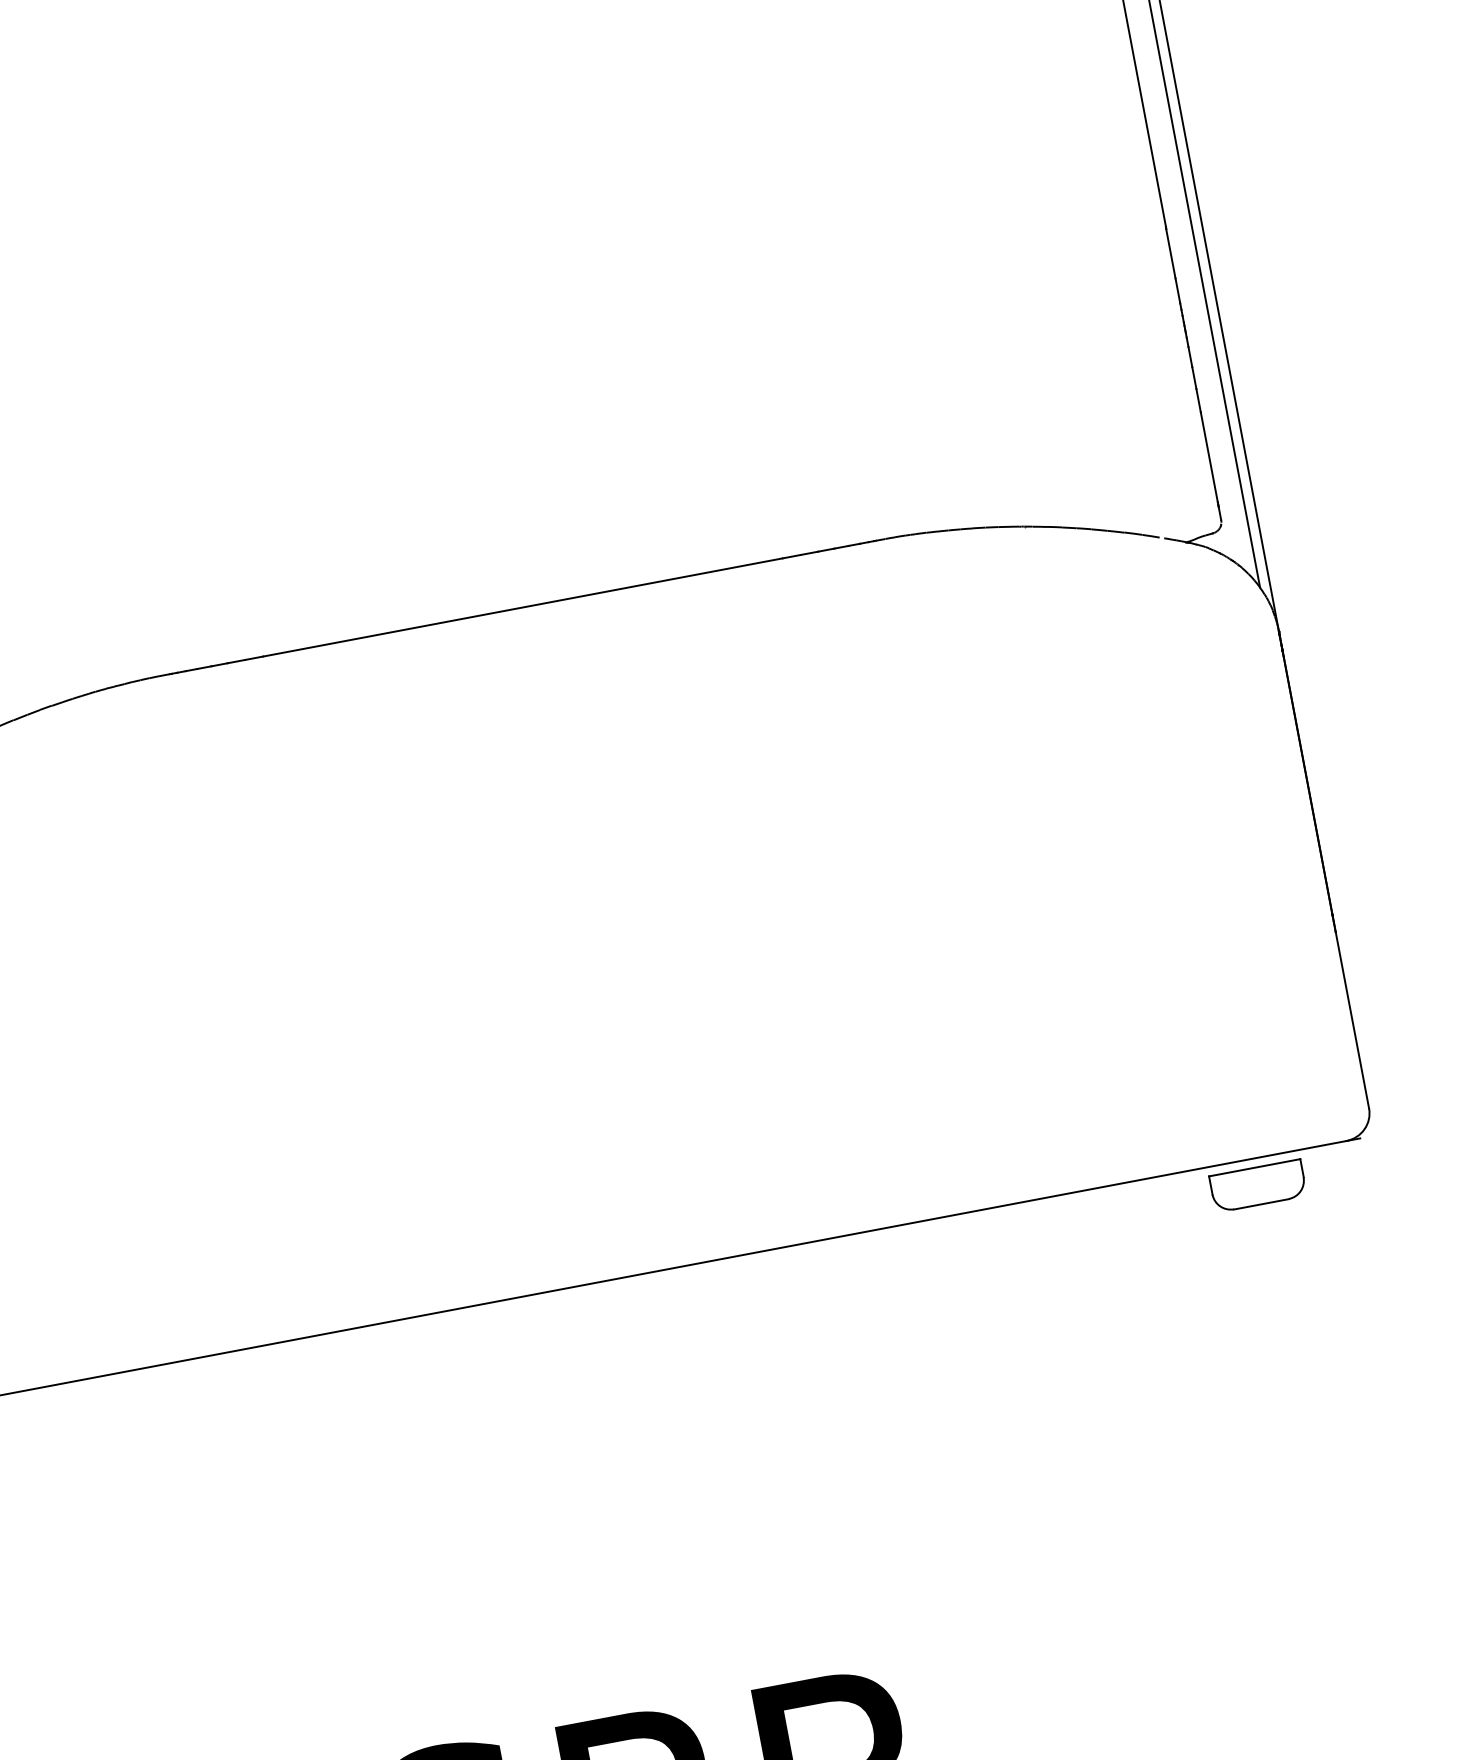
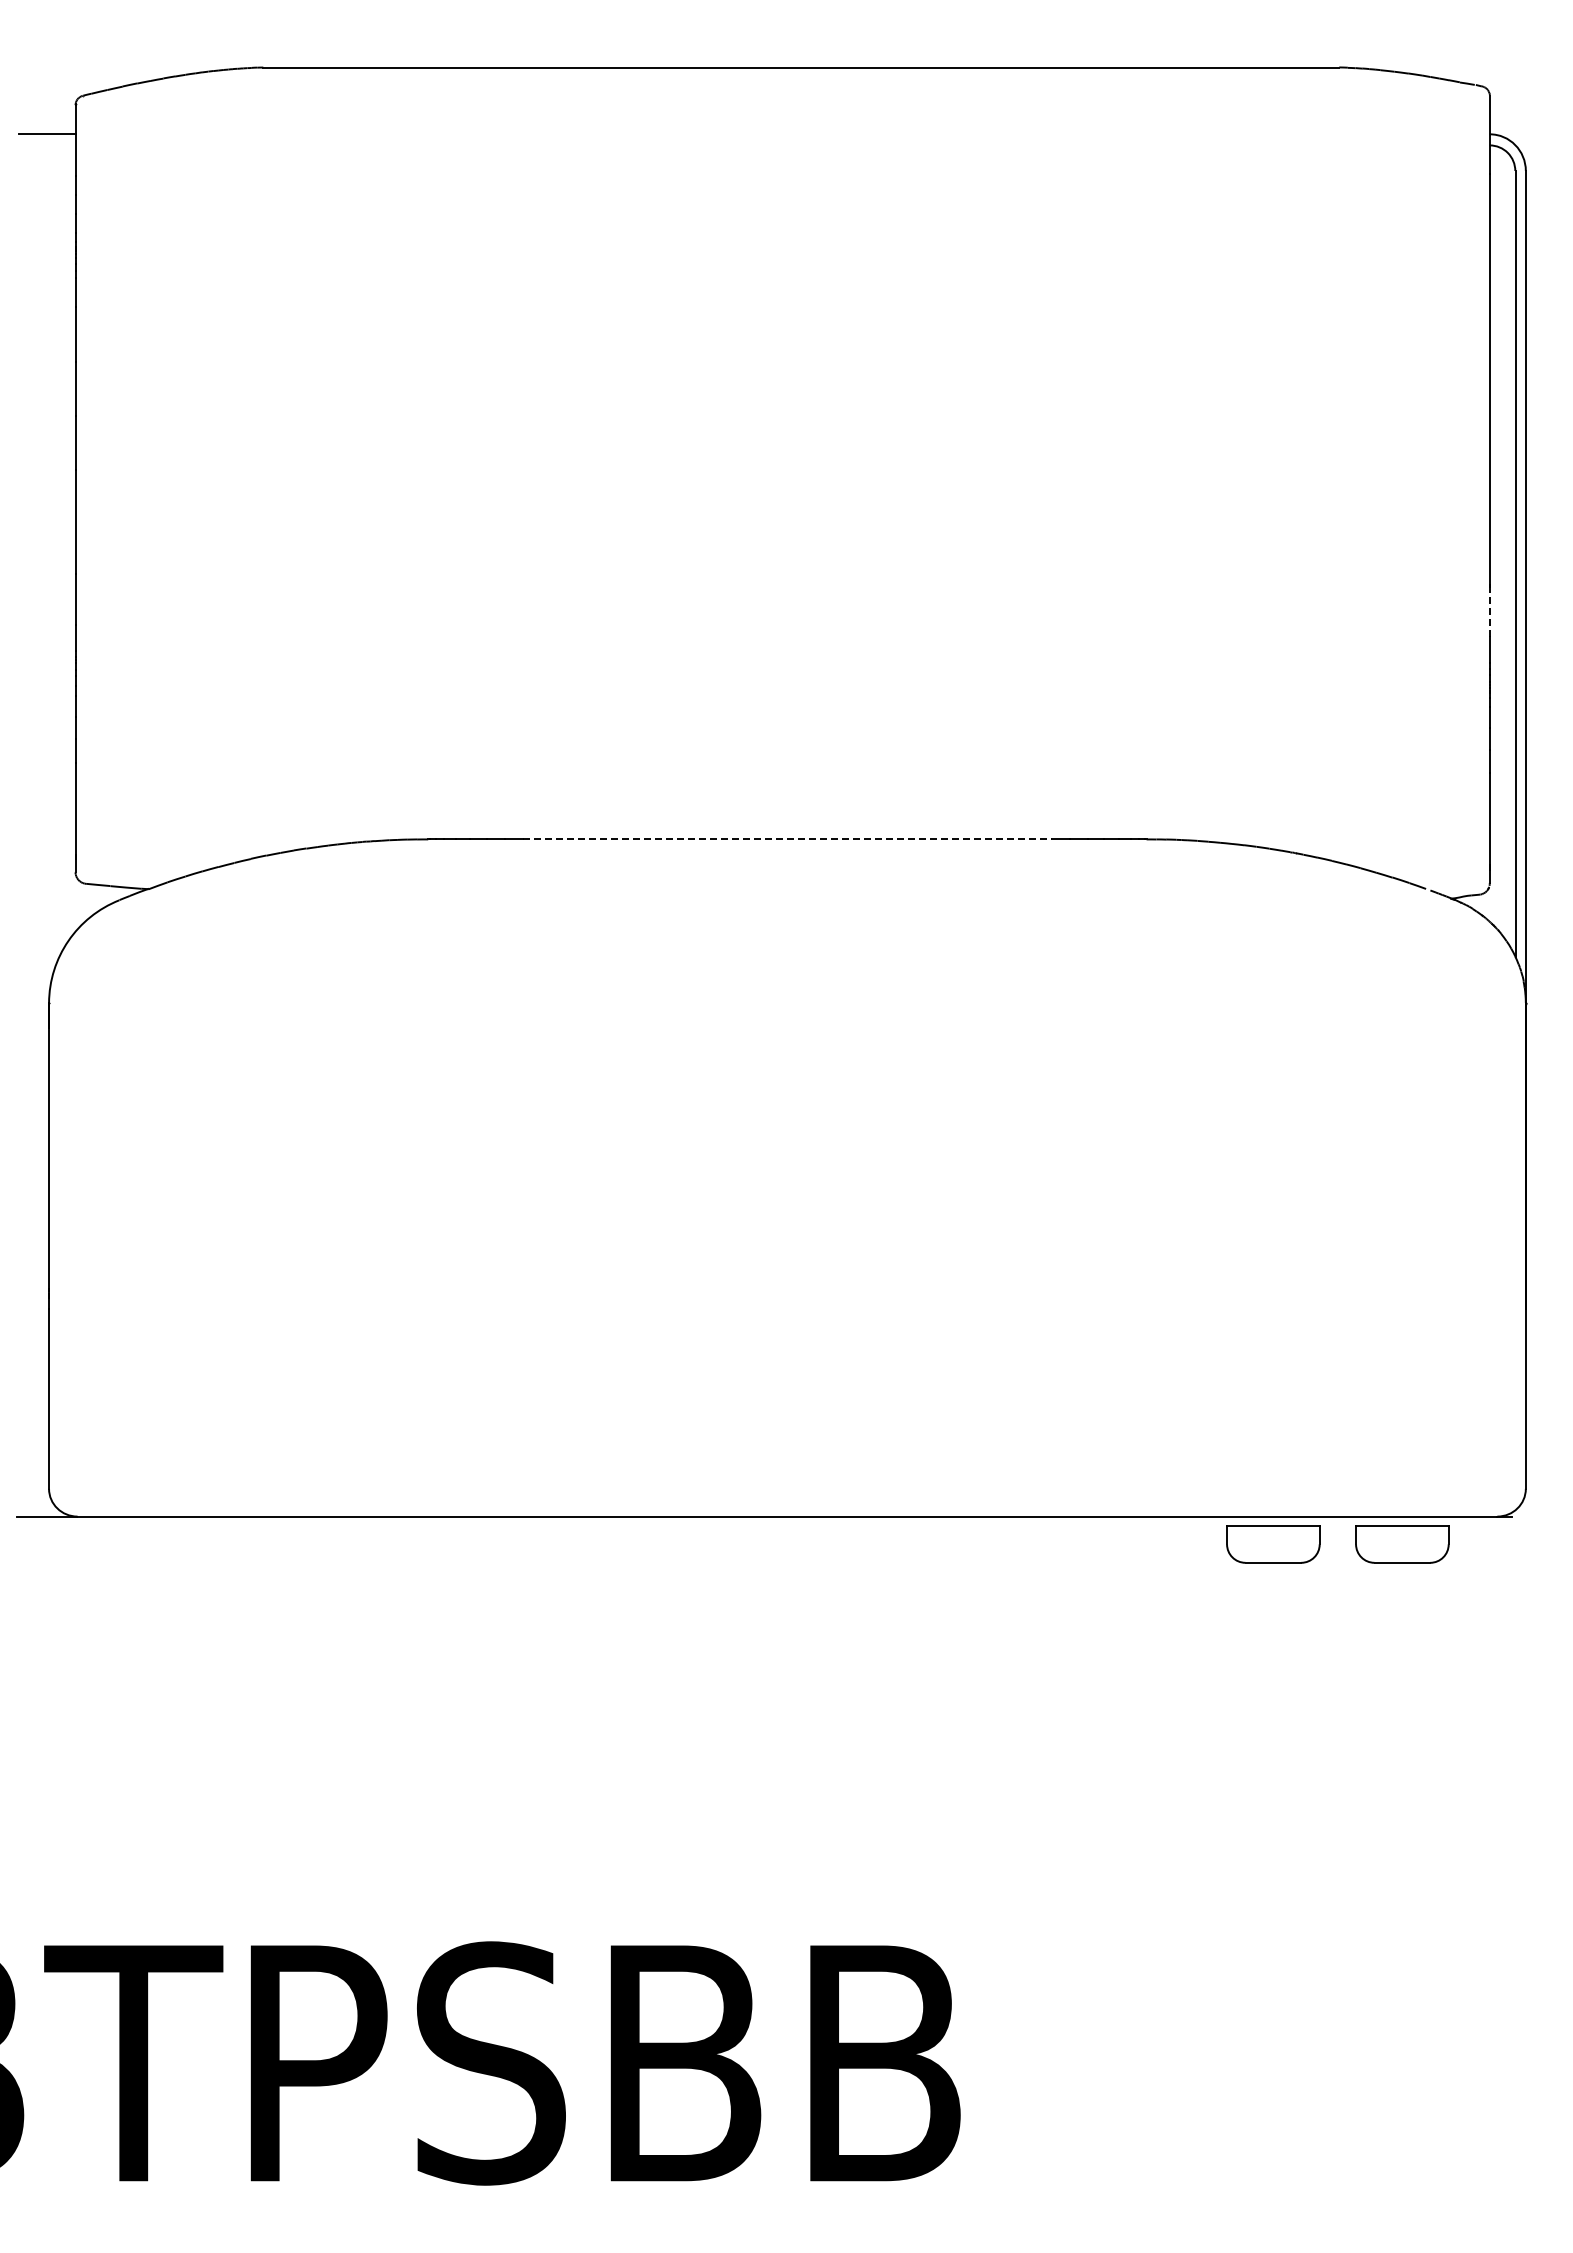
line: (1170, 253) -> (1489, 611), solid -> dashed
line: (523, 607) -> (787, 839), solid -> dashed
part: (1131, 1210) -> (1273, 1544), added

